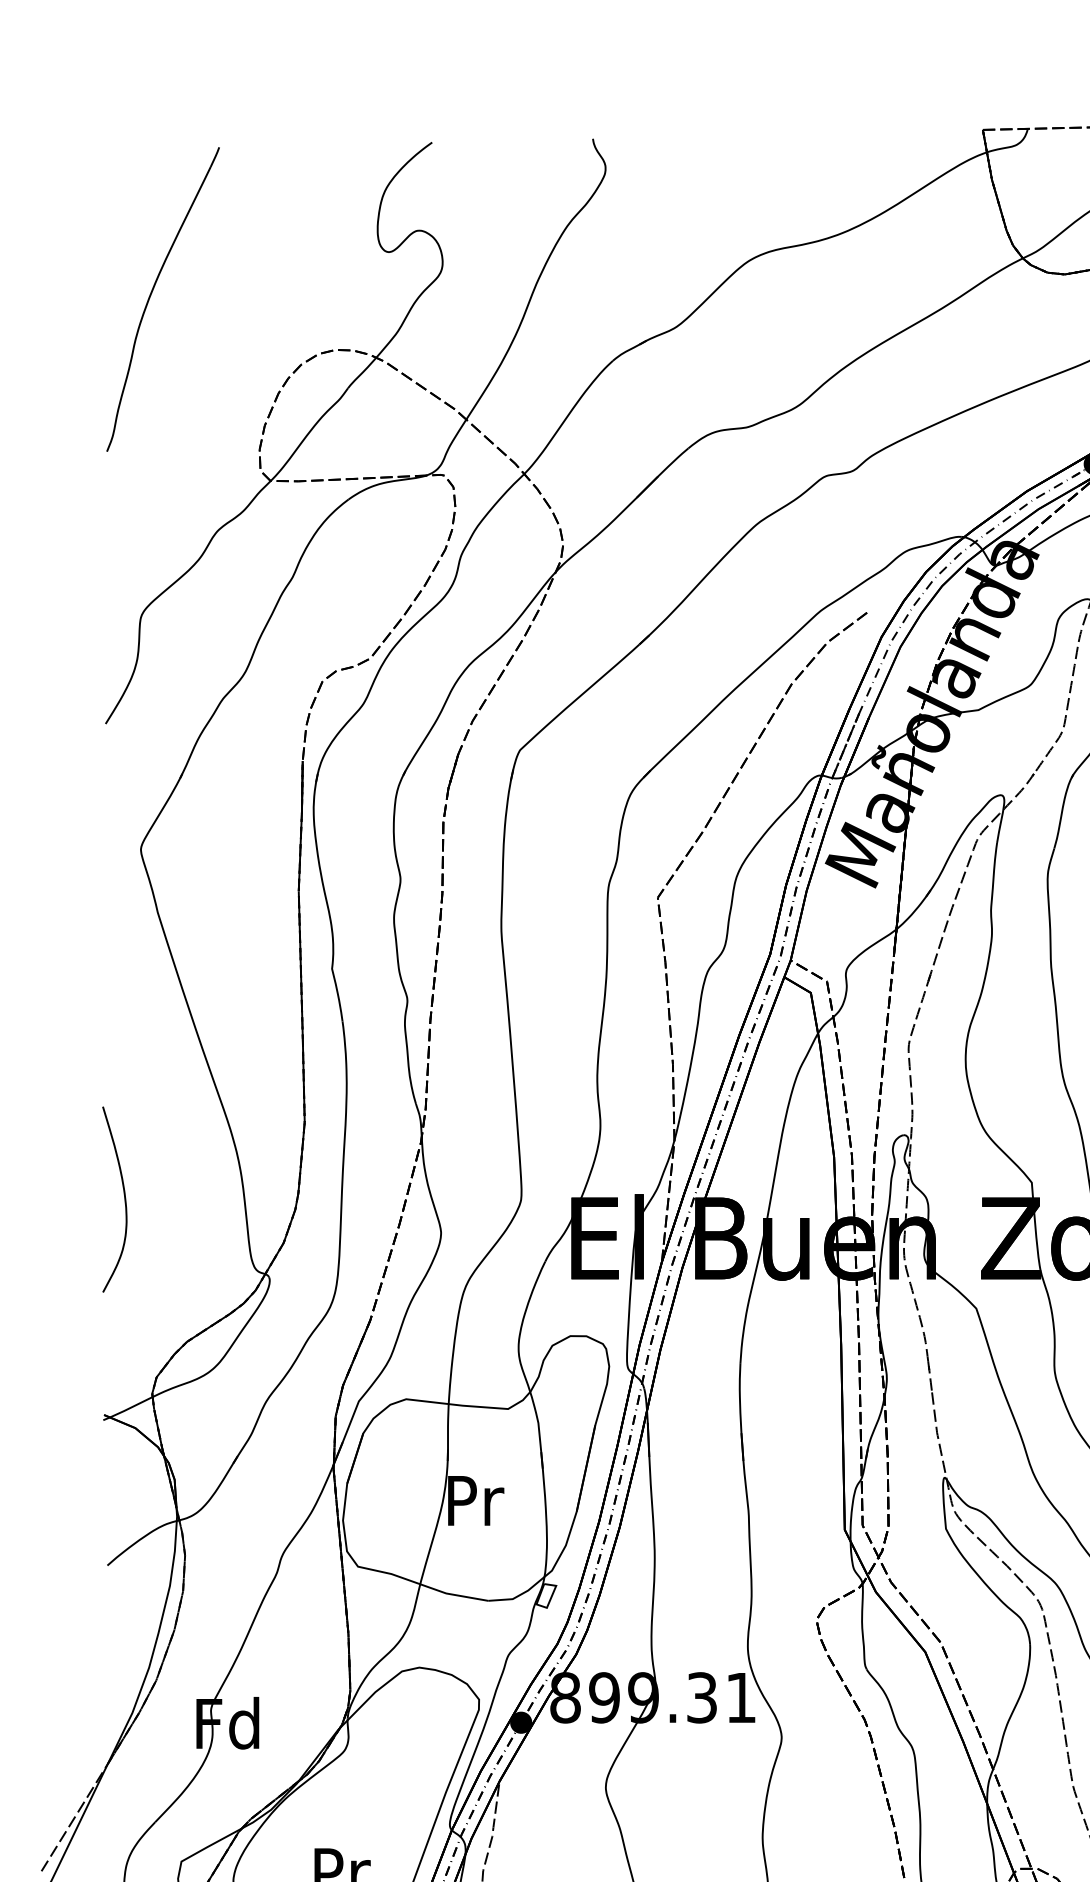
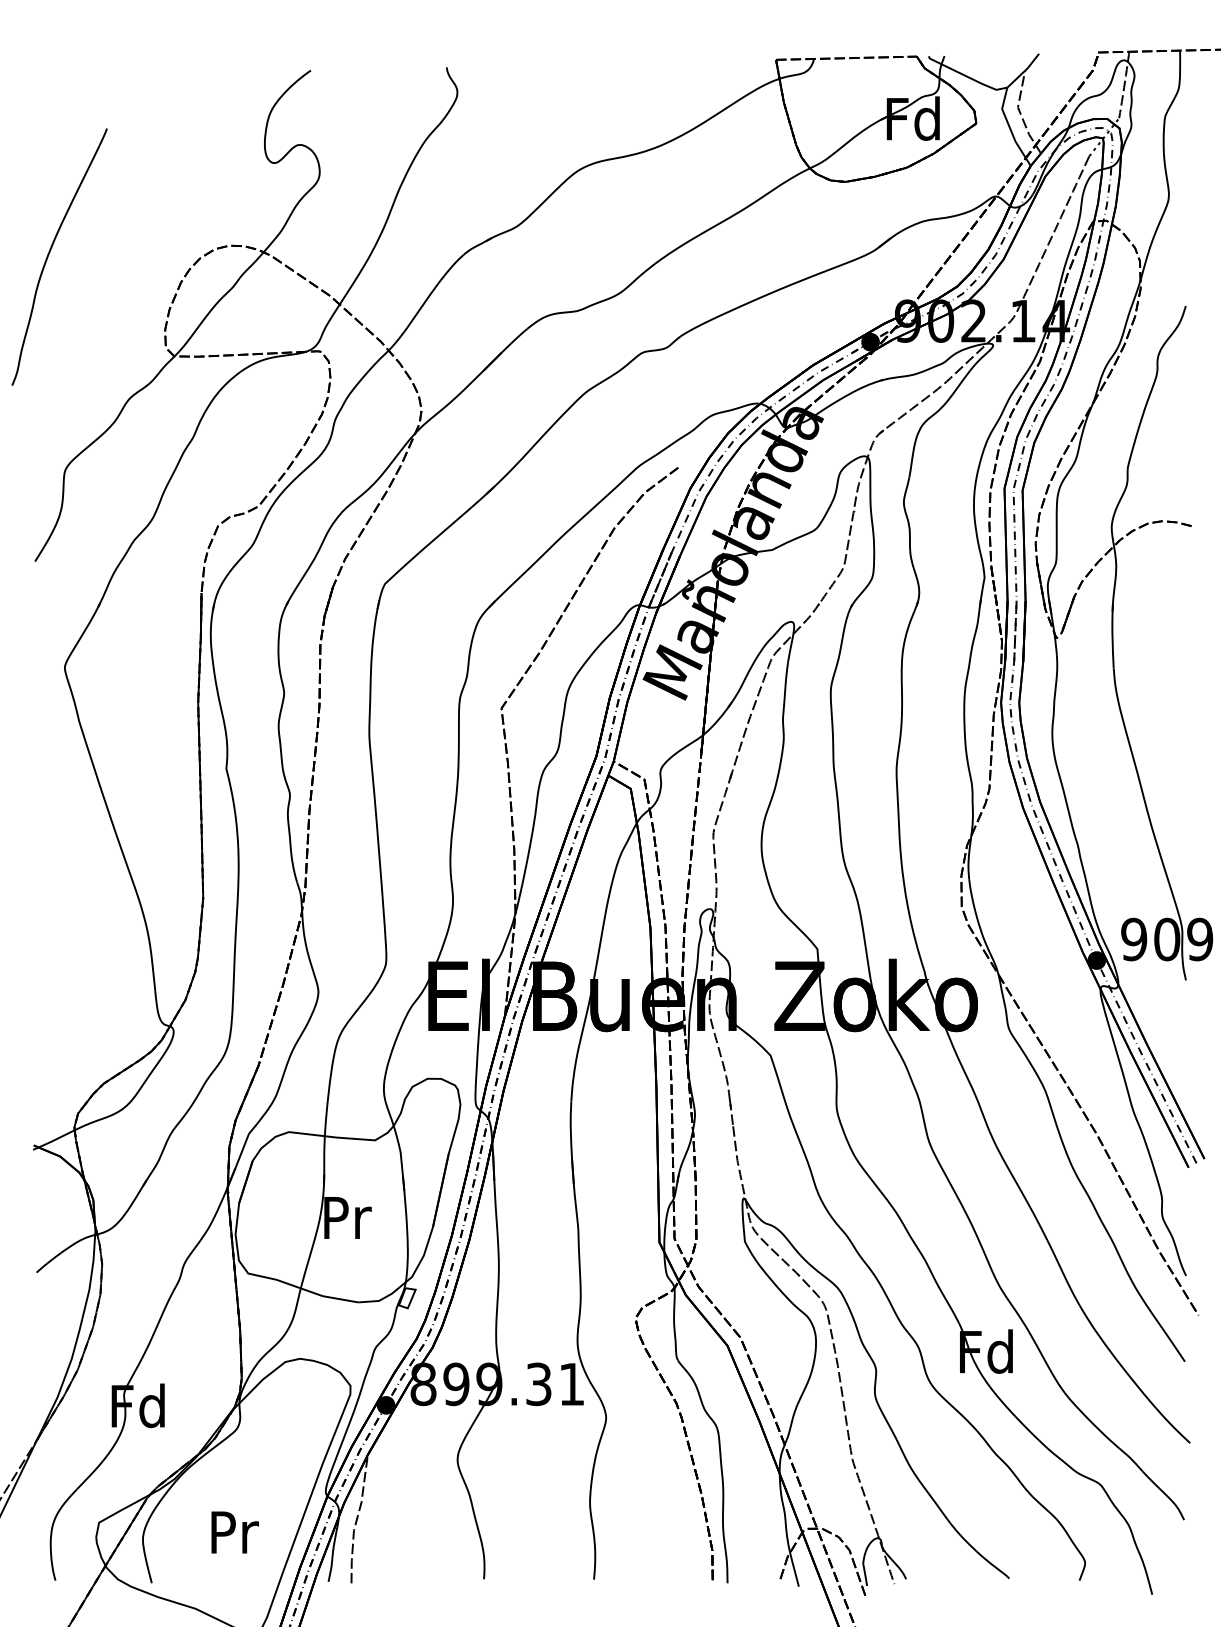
part: (152, 294) -> (50, 252), moved
curve: (123, 1199) -> (50, 963), removed

